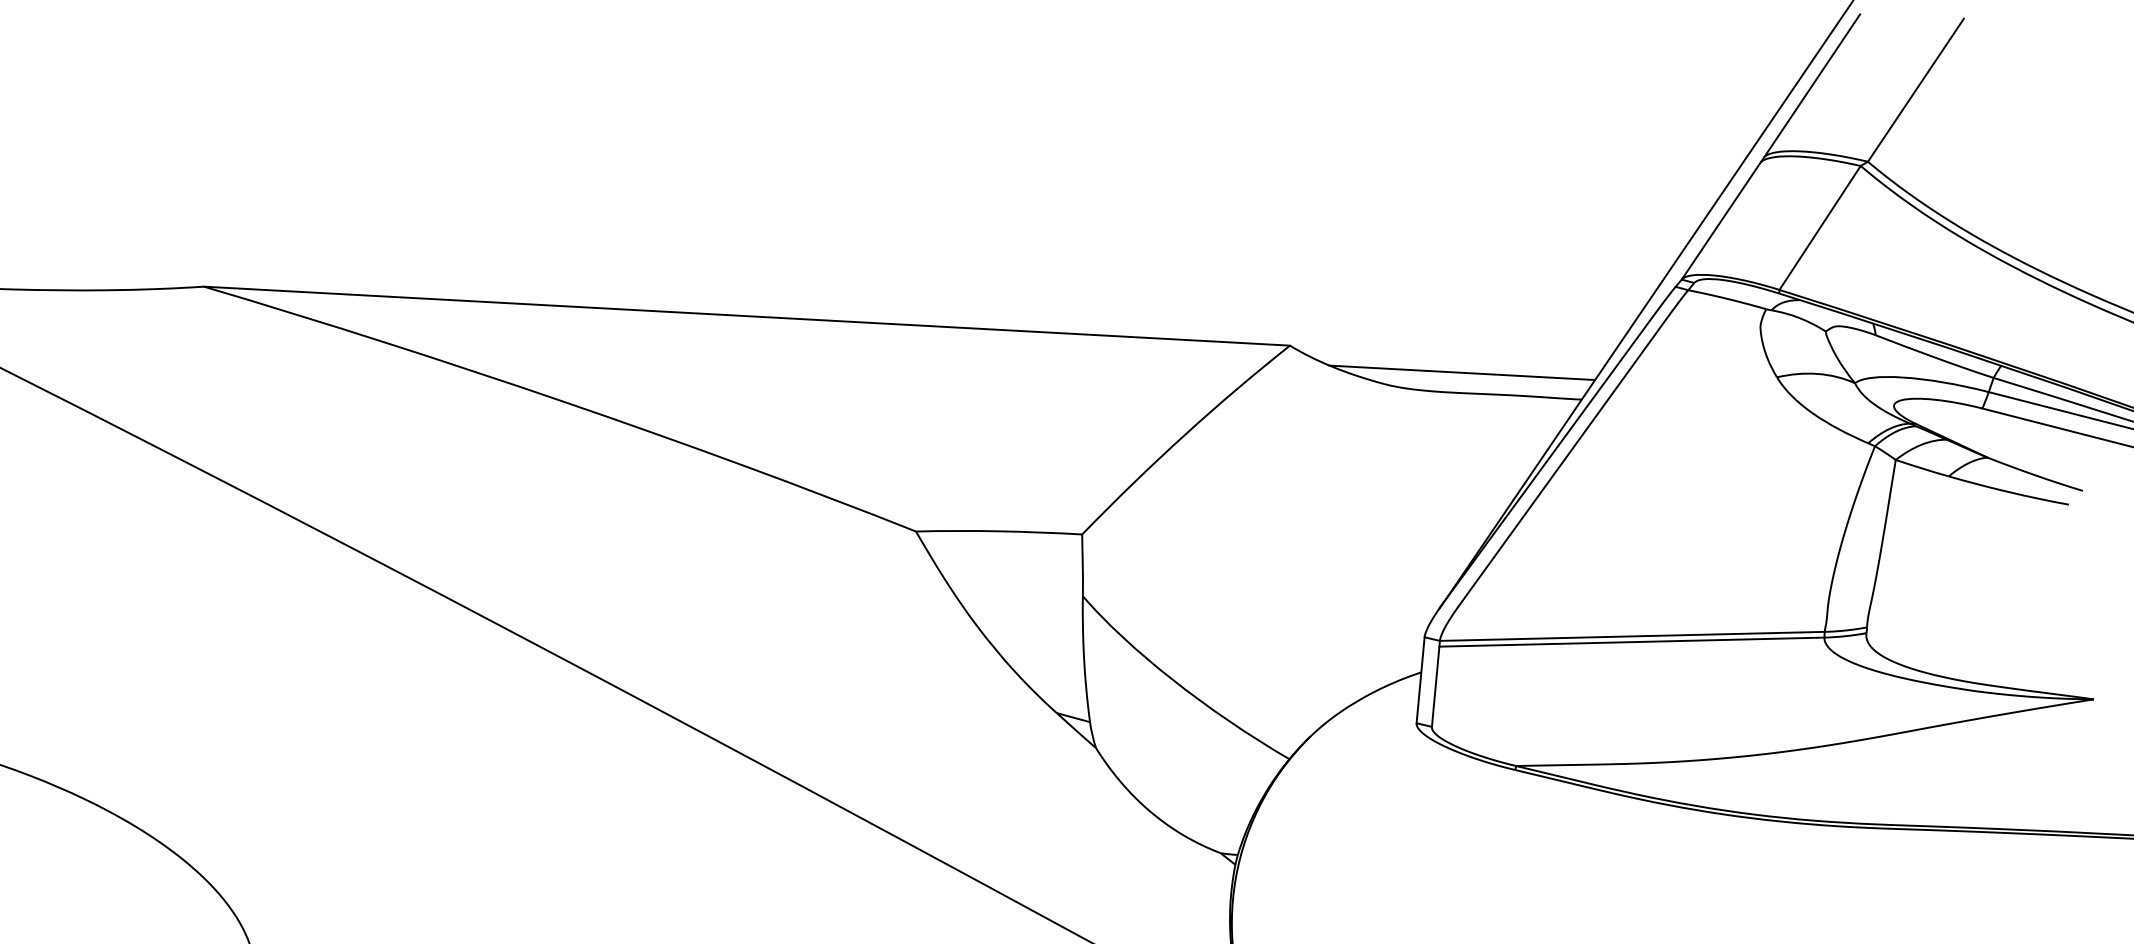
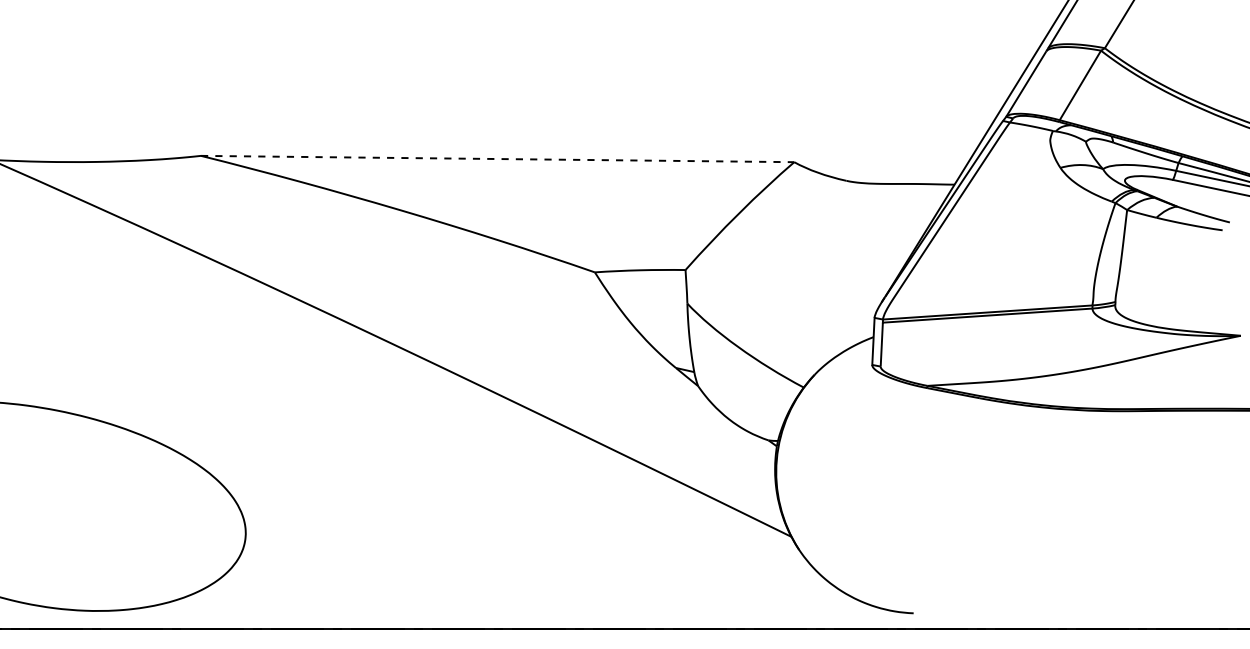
line: (746, 316) -> (497, 159), solid -> dashed
line: (1461, 372) -> (888, 172), removed

